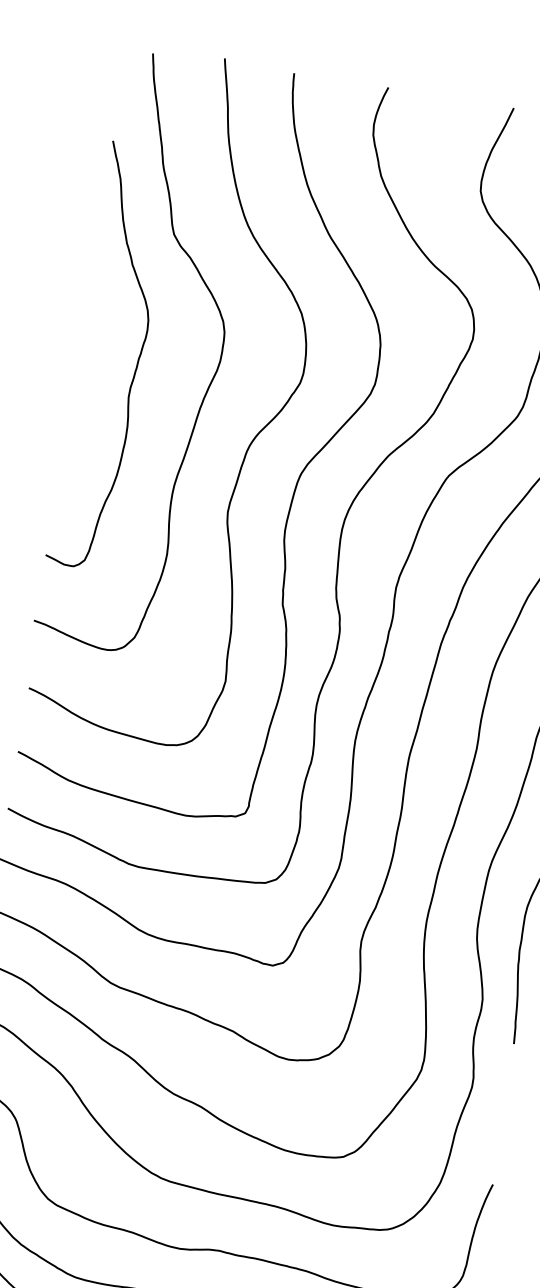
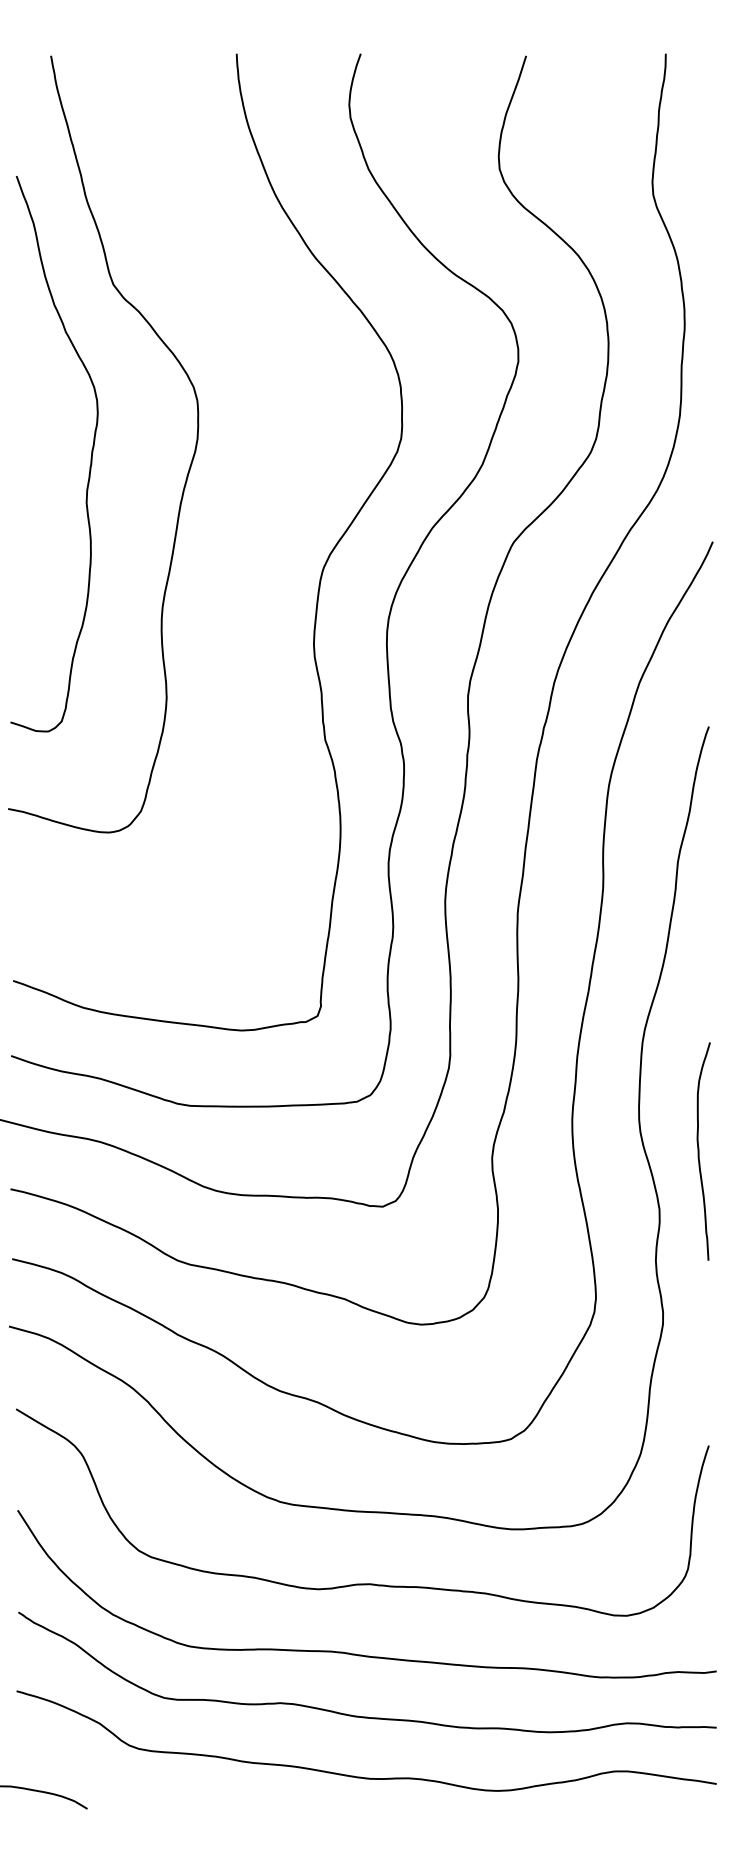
curve: (250, 442) -> (252, 537), removed

